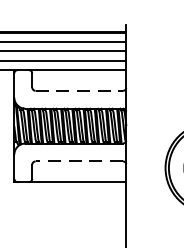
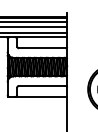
line: (79, 91) -> (42, 48), dashed -> solid
line: (77, 160) -> (41, 85), dashed -> solid

